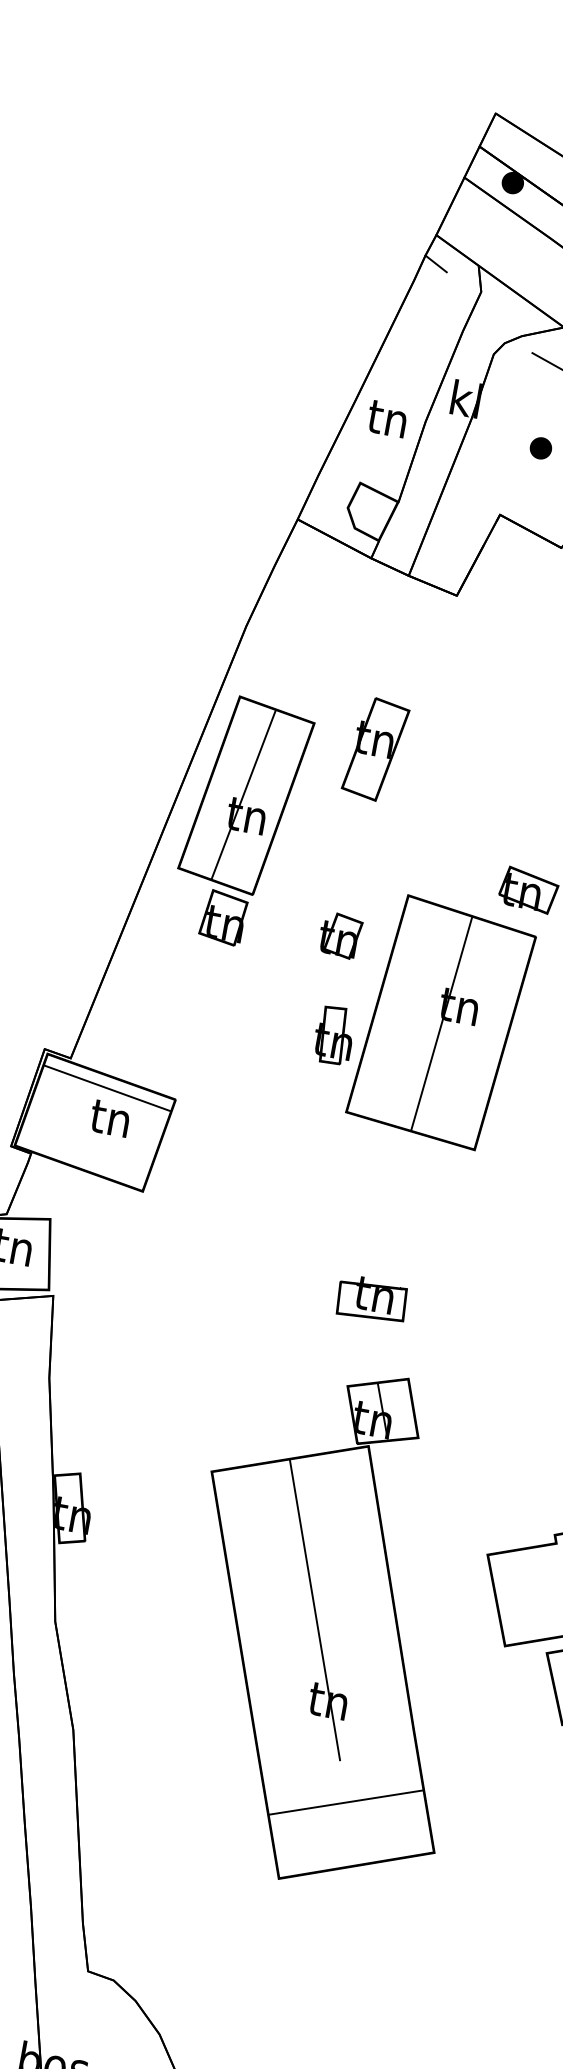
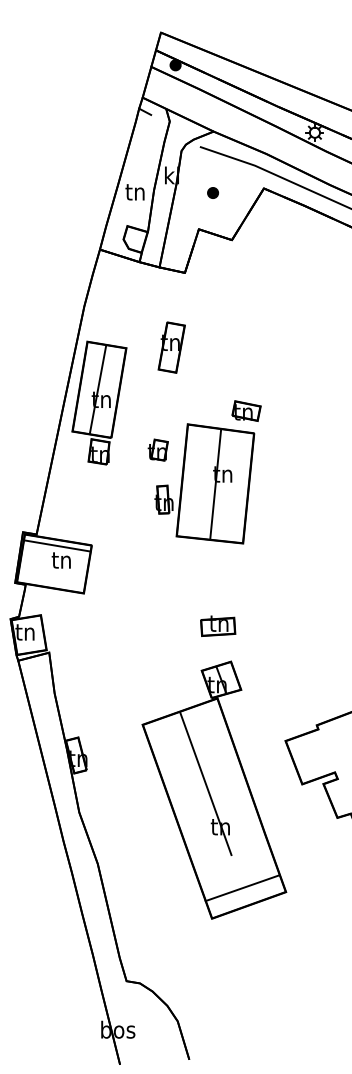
part: (375, 749) -> (171, 347), moved
part: (373, 1298) -> (218, 625), moved
line: (344, 1802) -> (241, 888), moved

